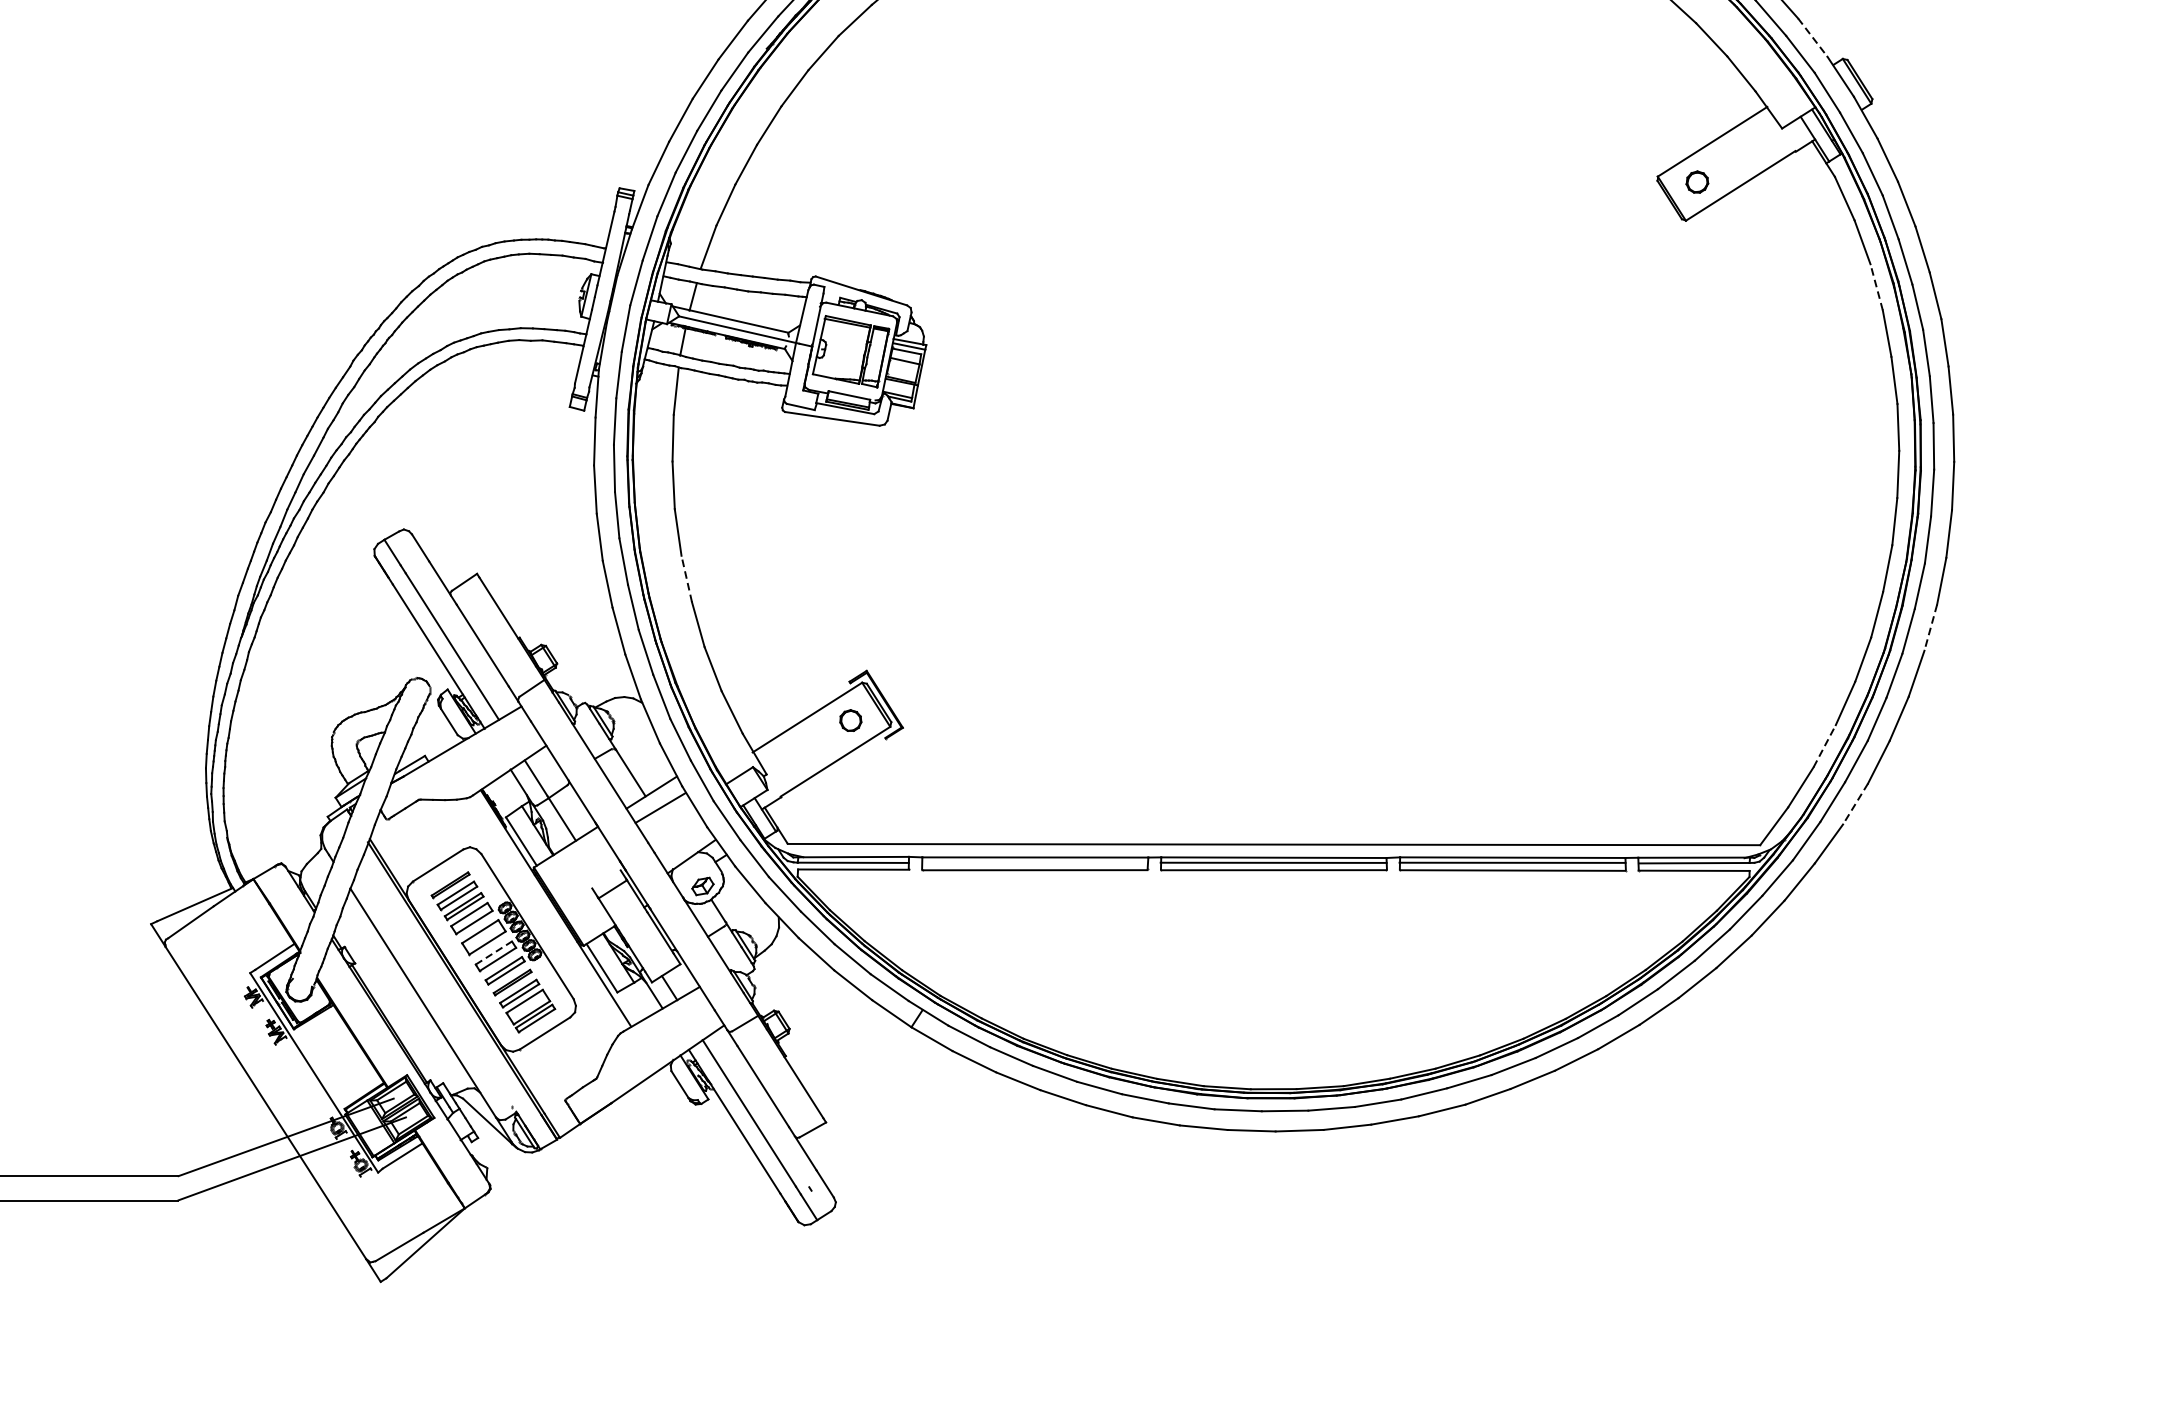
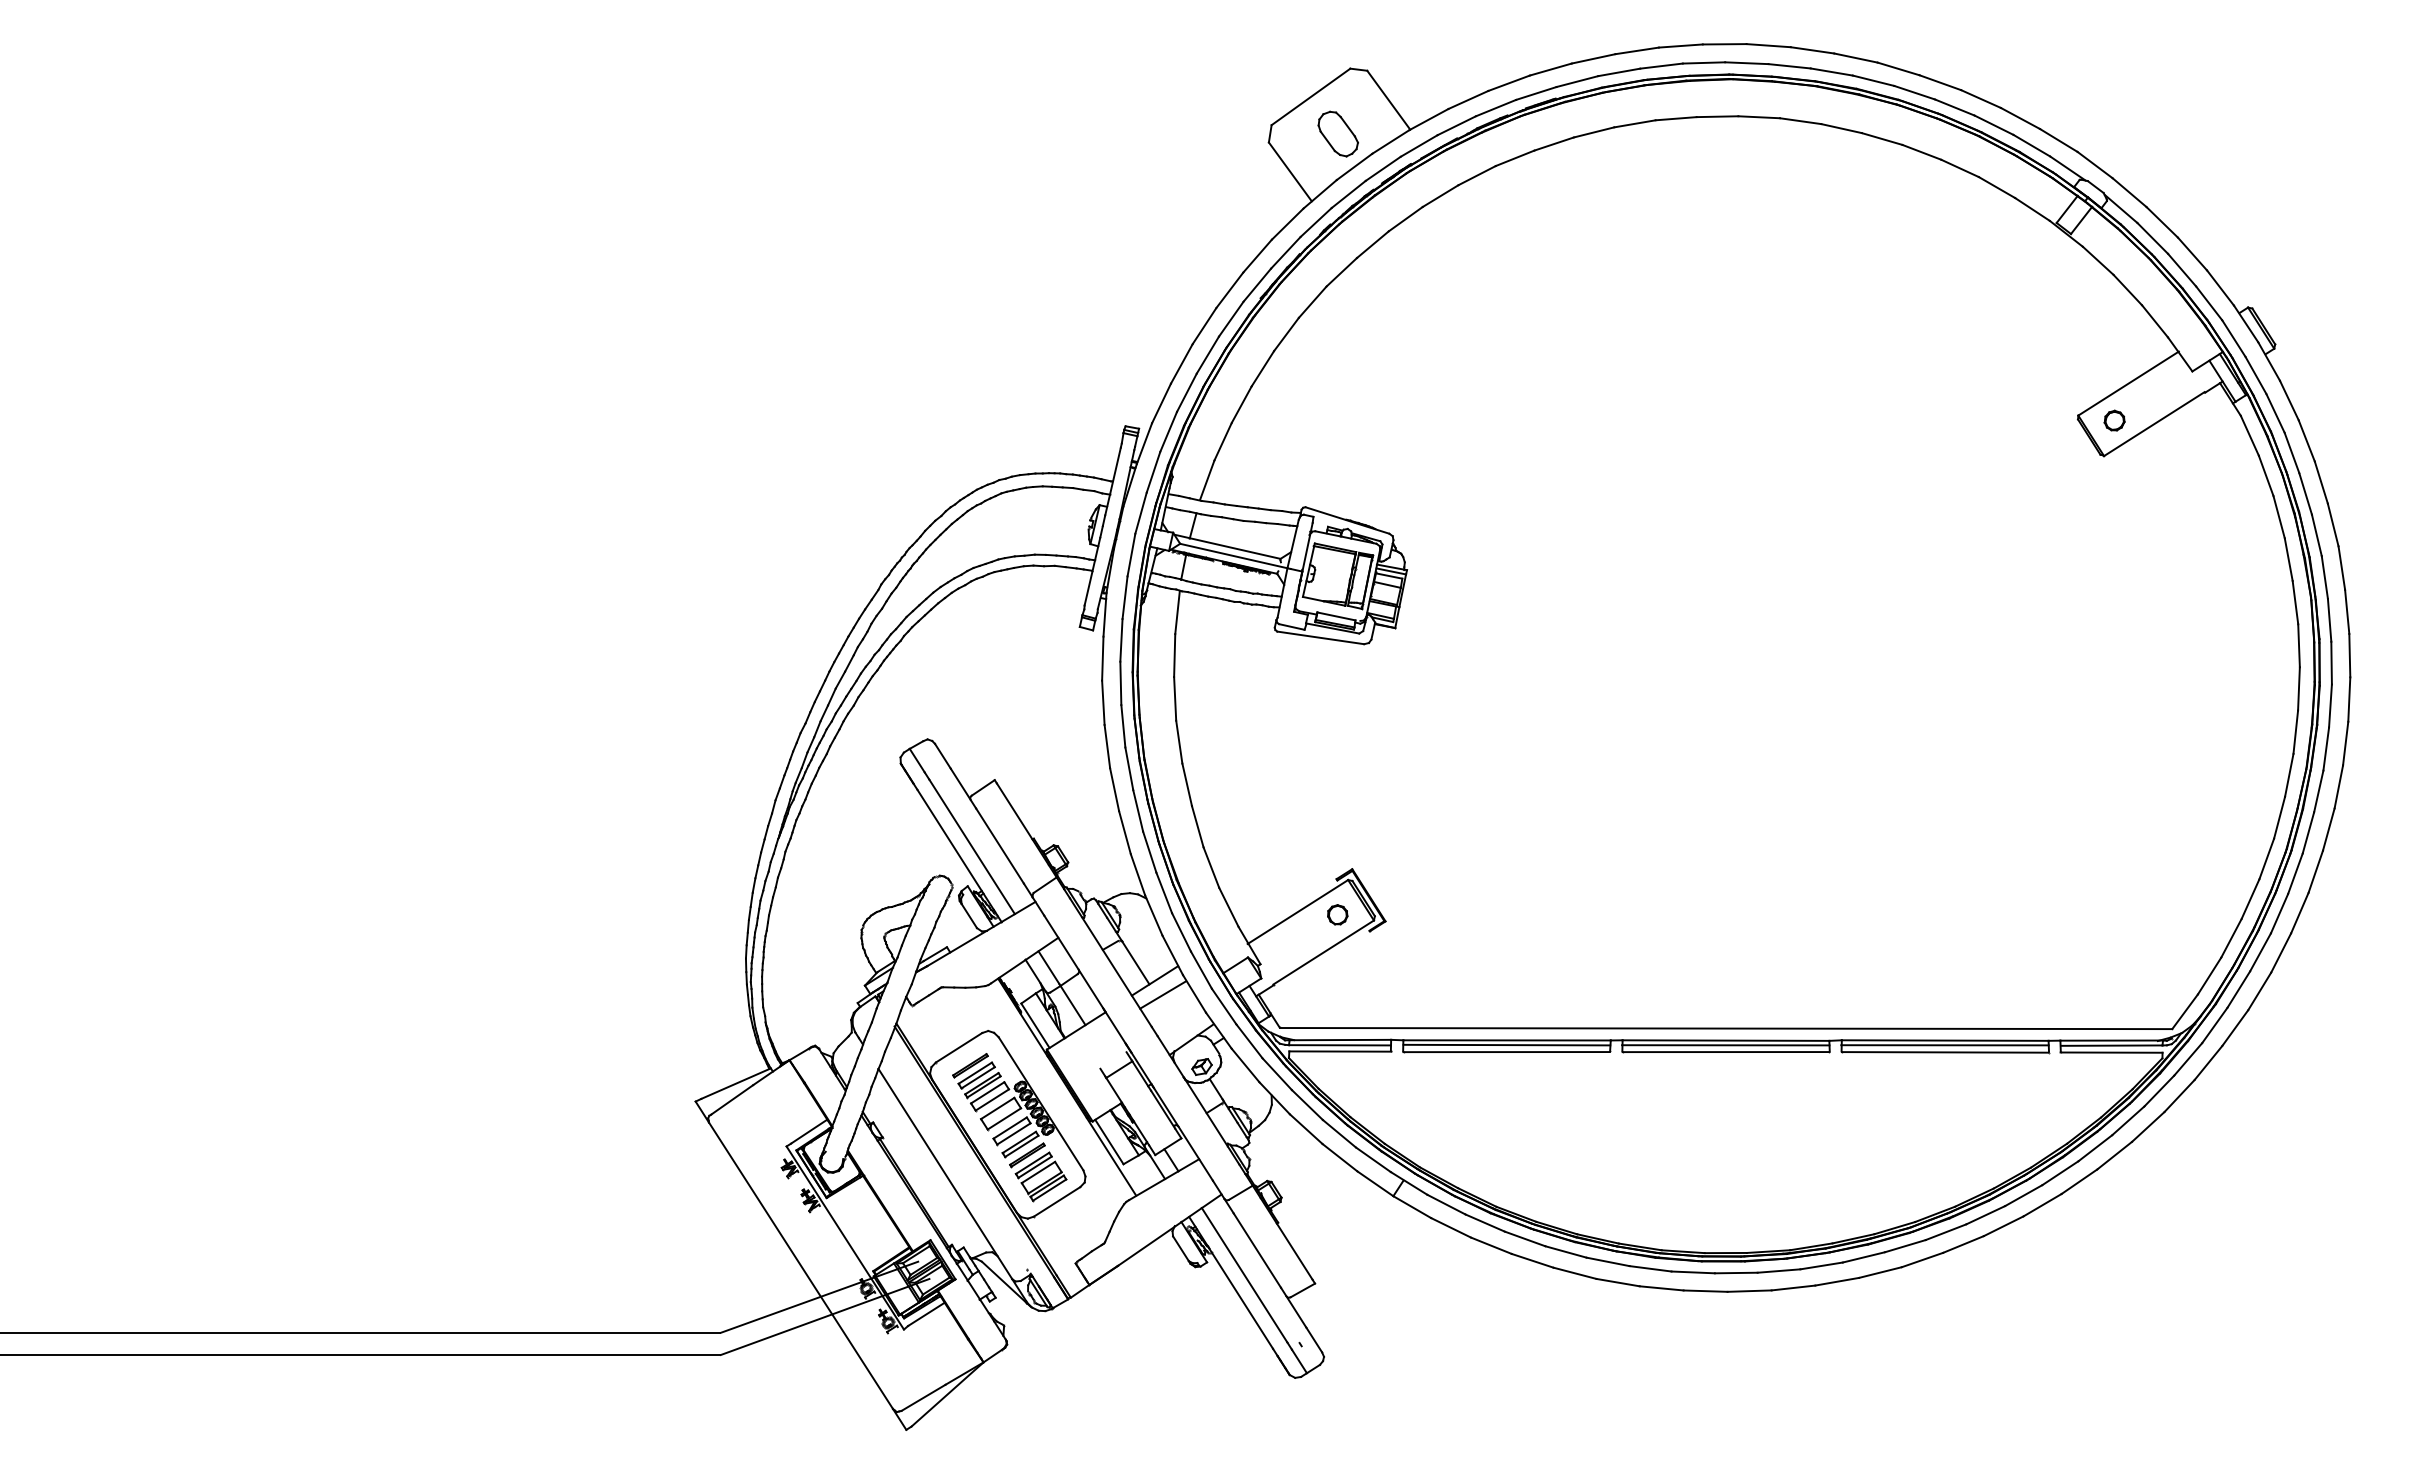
line: (1812, 38) -> (2220, 288), dashed -> solid
line: (1877, 287) -> (2279, 517), dashed -> solid
line: (687, 578) -> (1187, 784), dashed -> solid
line: (1930, 627) -> (2328, 829), dashed -> solid
line: (1824, 746) -> (2231, 938), dashed -> solid
line: (1855, 804) -> (2259, 991), dashed -> solid
line: (1034, 861) -> (1506, 1044), added
line: (494, 953) -> (1010, 1128), dashed -> solid

